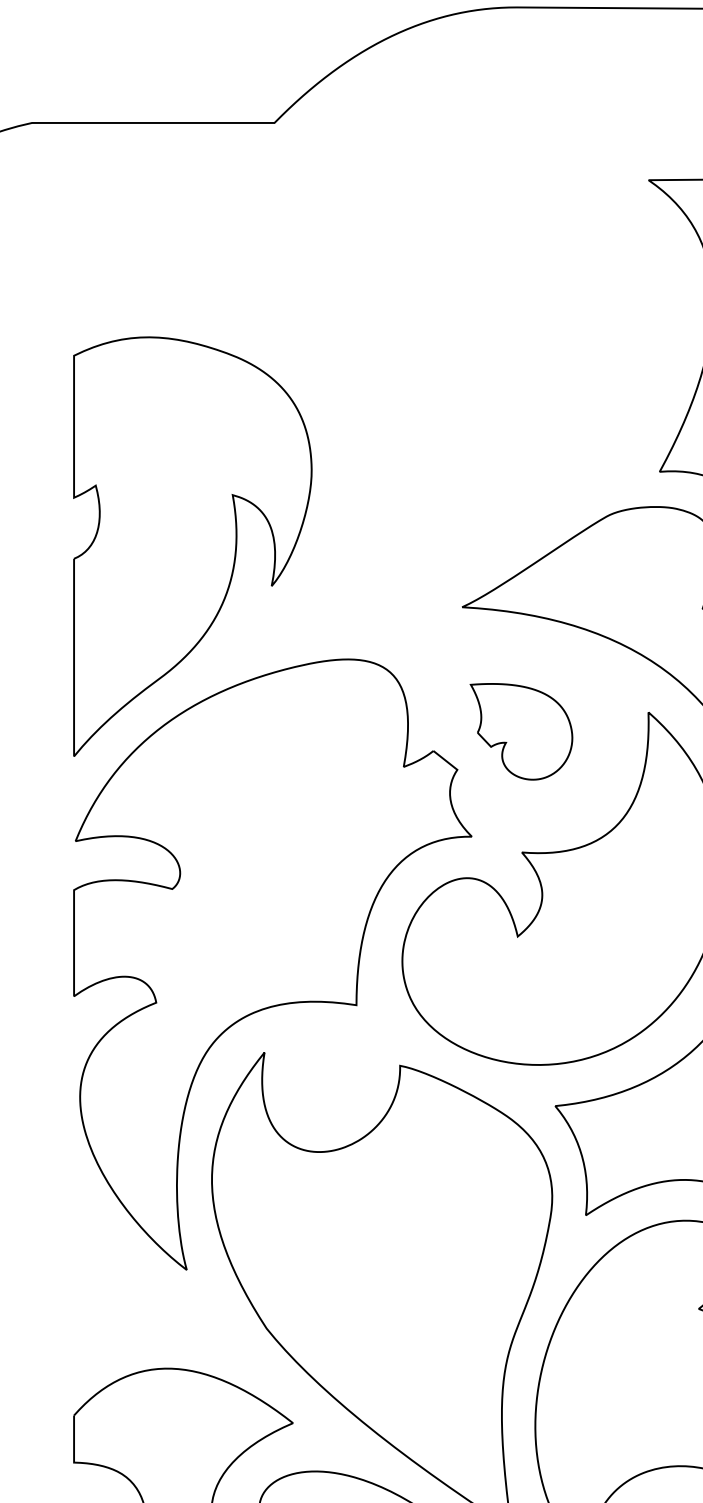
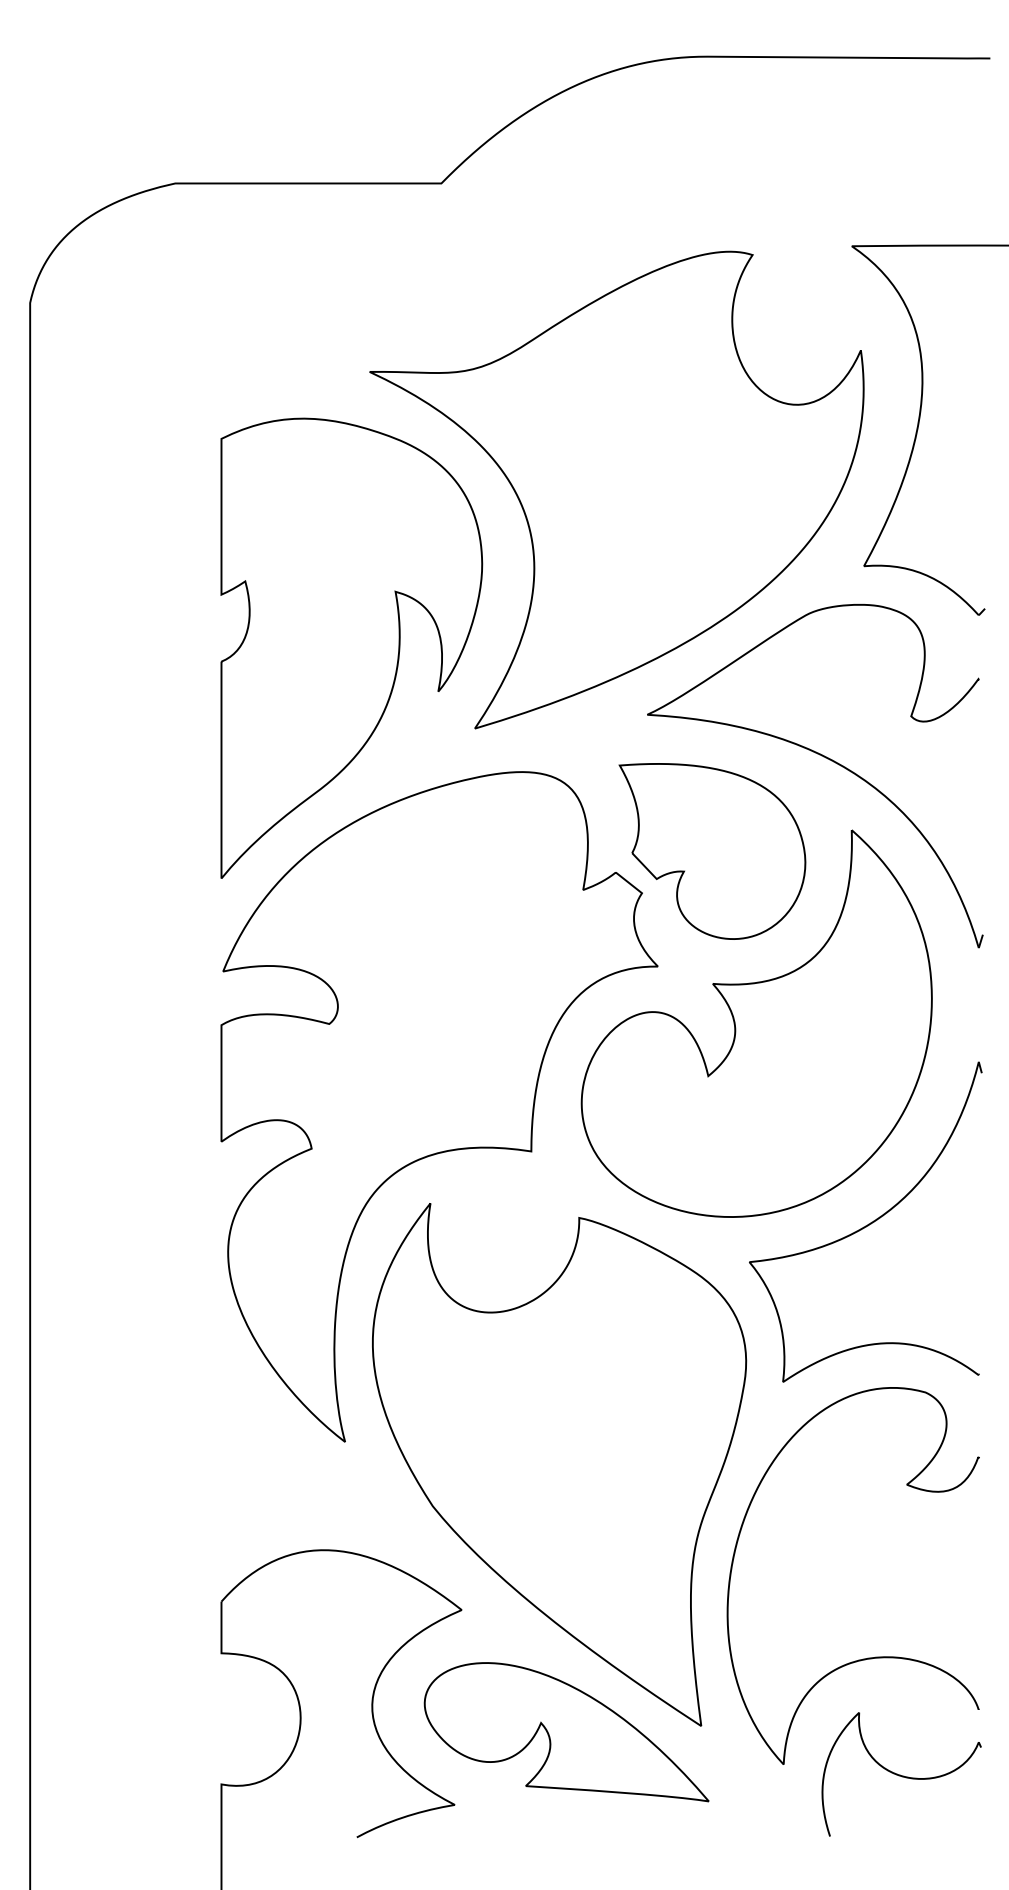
part: (434, 401) -> (616, 489), added
part: (521, 731) -> (712, 851), size x1.67

